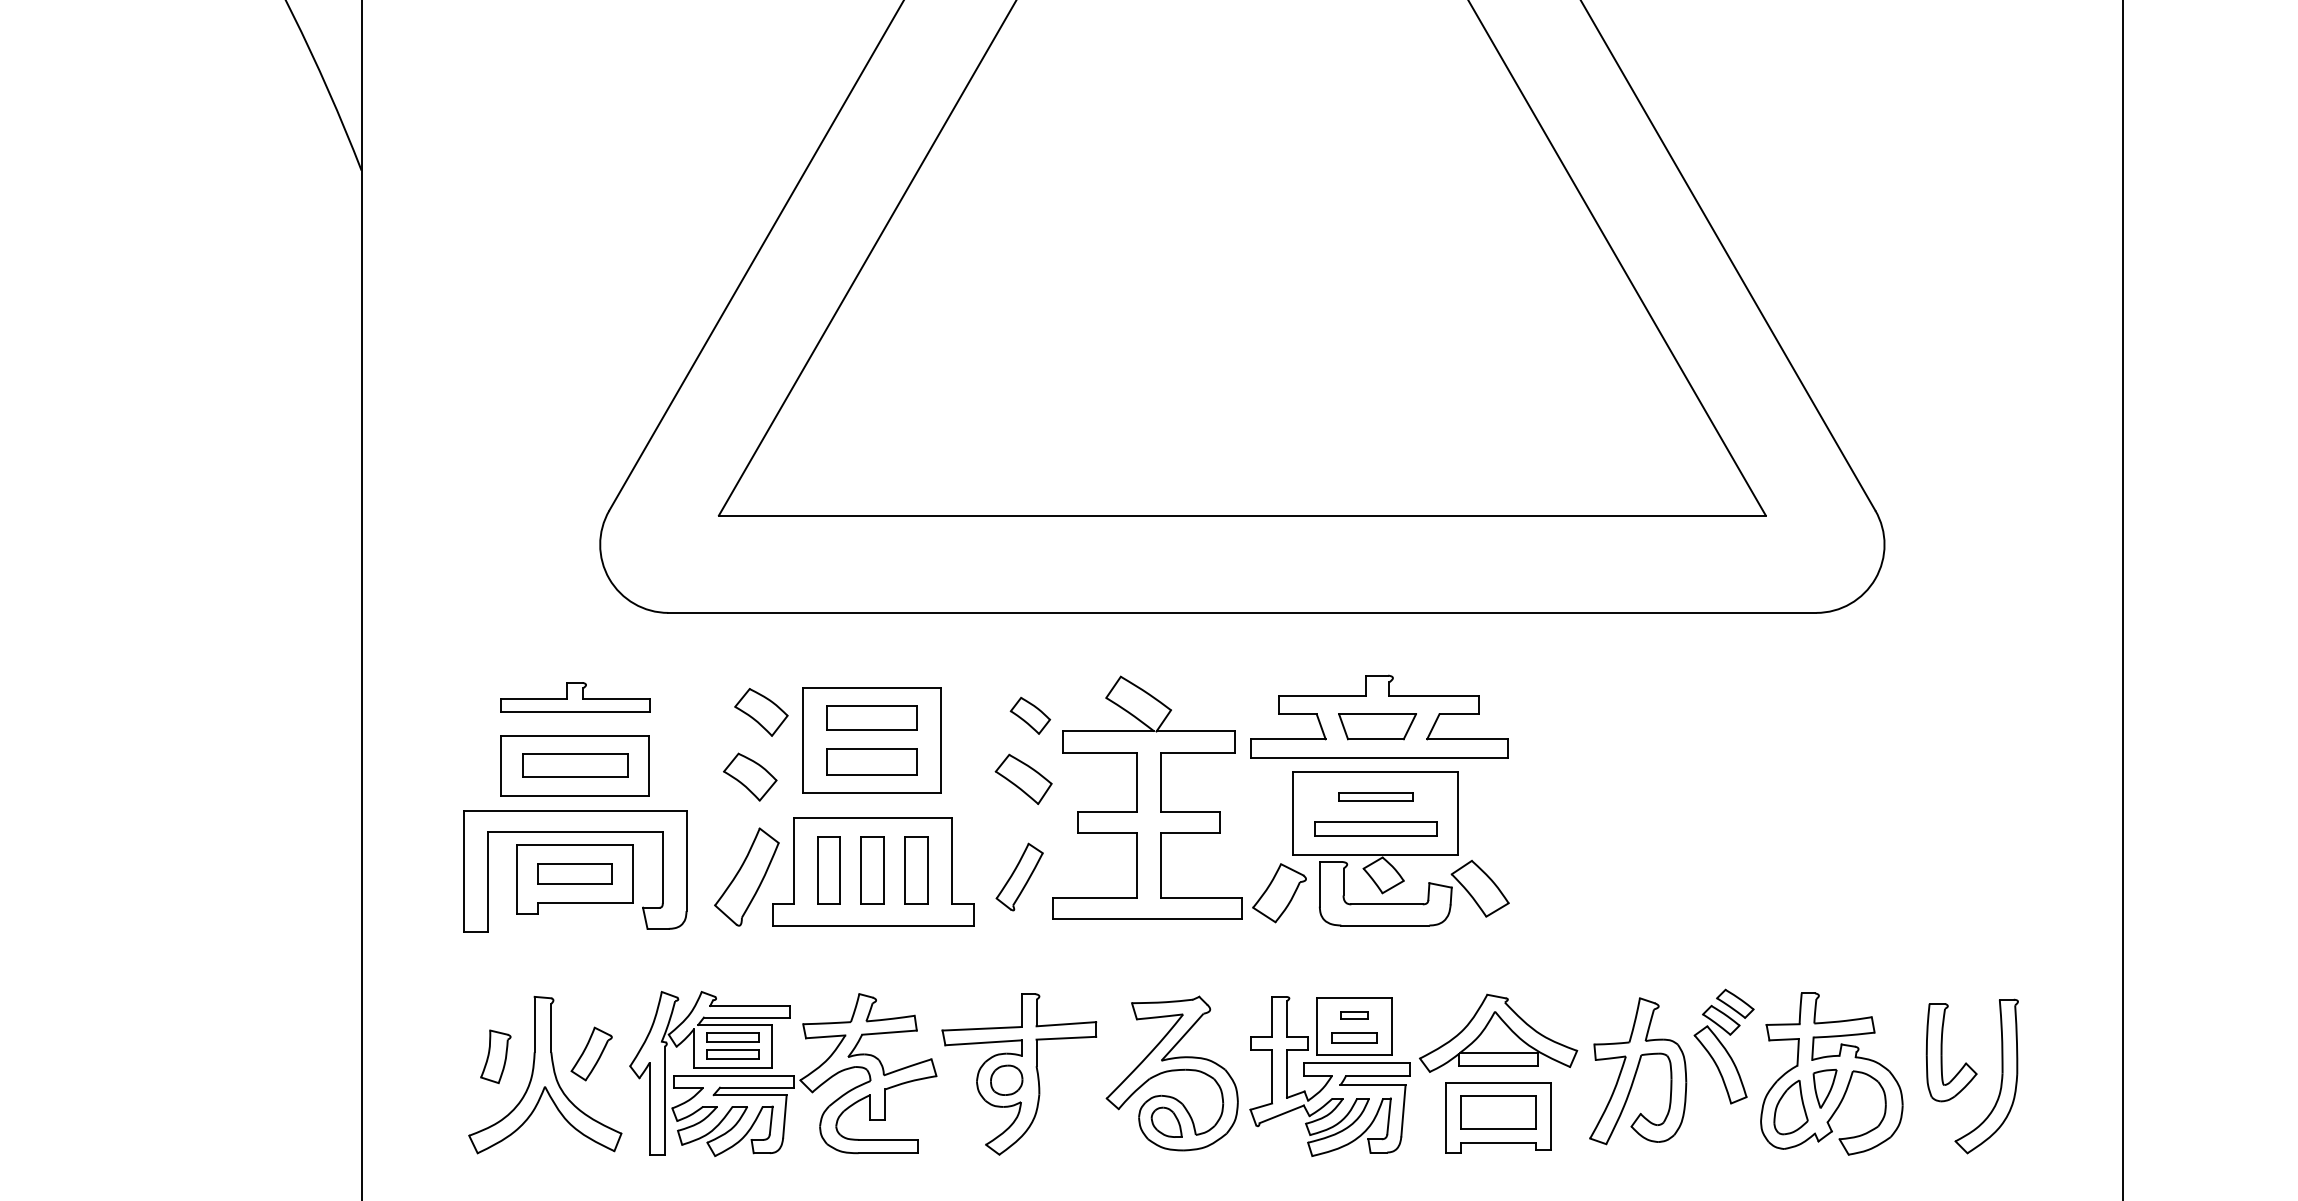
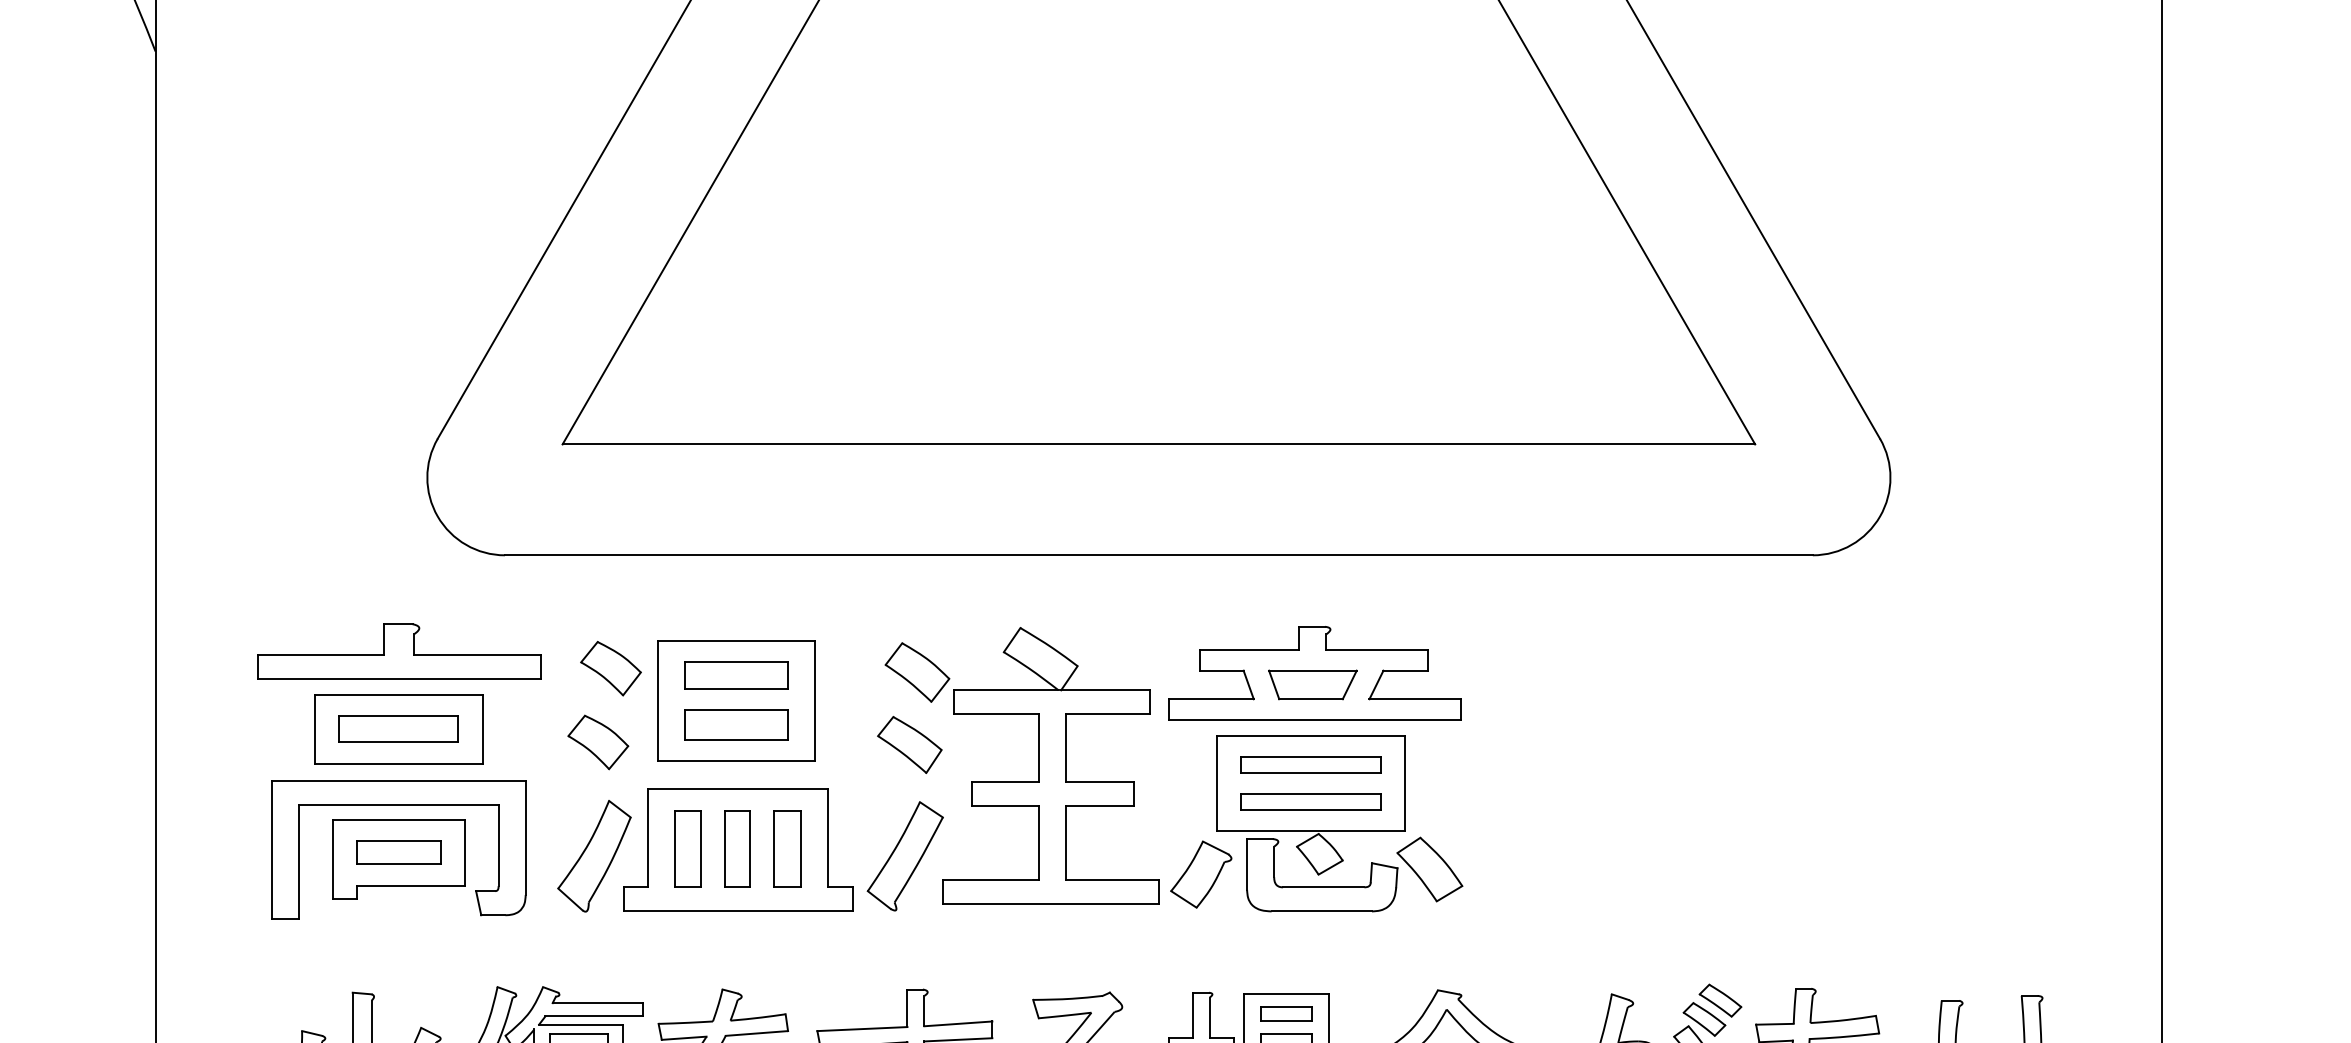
part: (575, 696) -> (399, 650), size x1.67
part: (1030, 715) -> (917, 672), size x1.43
part: (1375, 796) -> (1310, 764), size x1.67
part: (1019, 876) -> (905, 855), size x1.43
part: (1354, 1014) -> (1286, 1012), size x1.67

